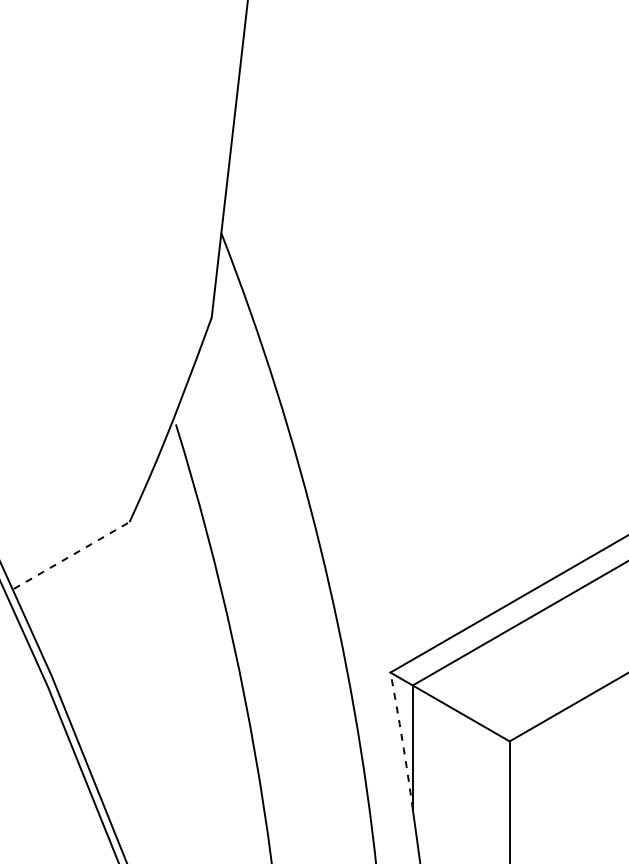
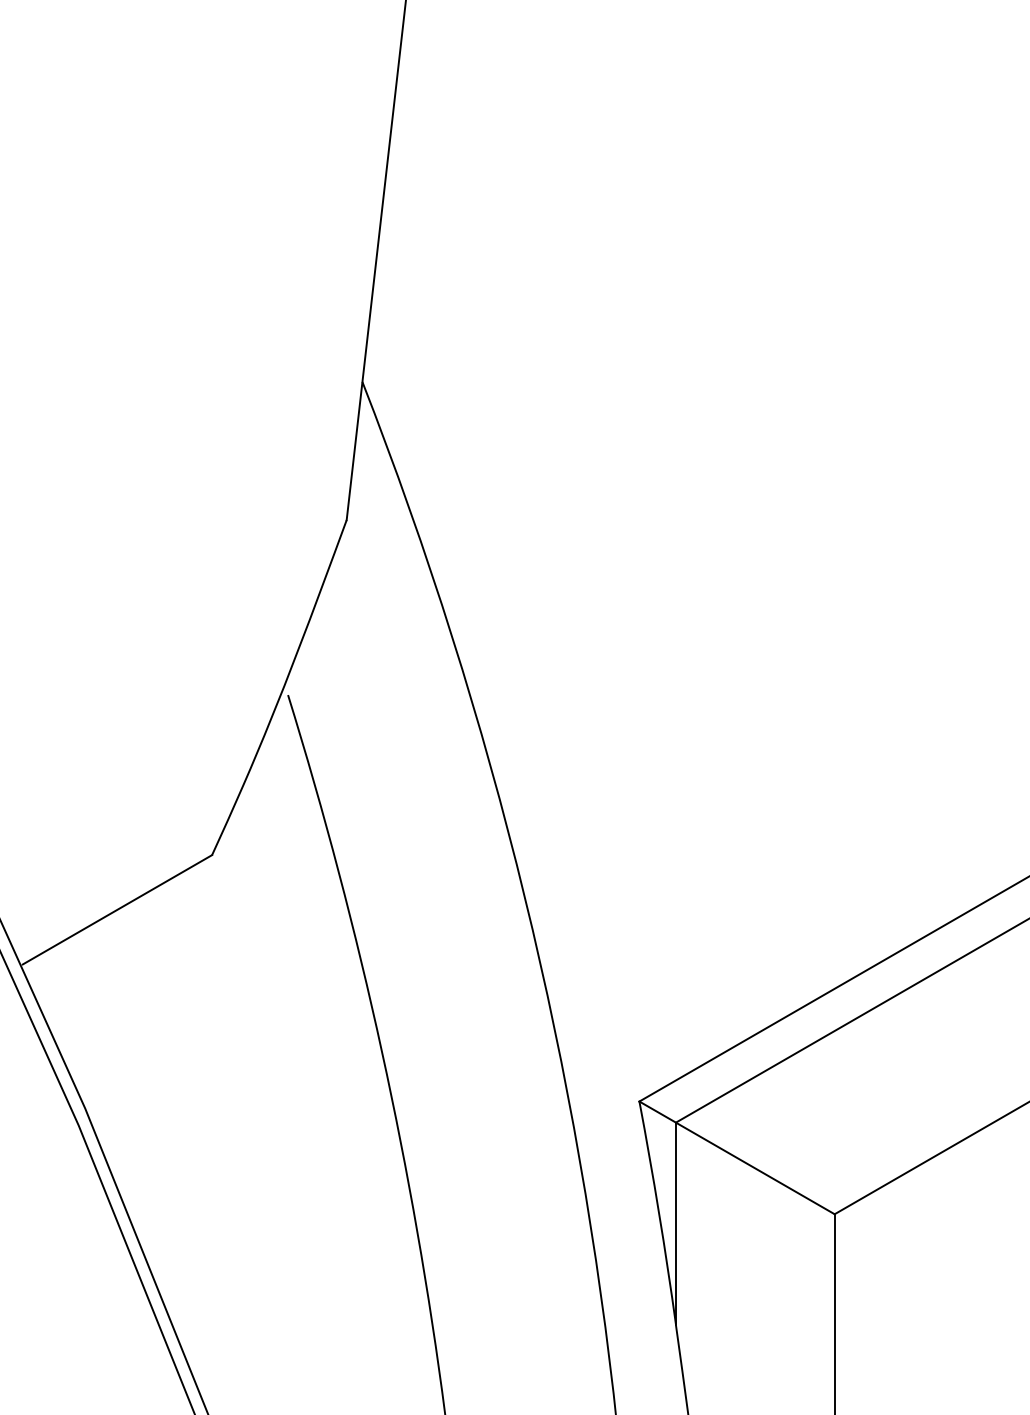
line: (71, 555) -> (117, 909), dashed -> solid
arc: (402, 740) -> (659, 1212), dashed -> solid

